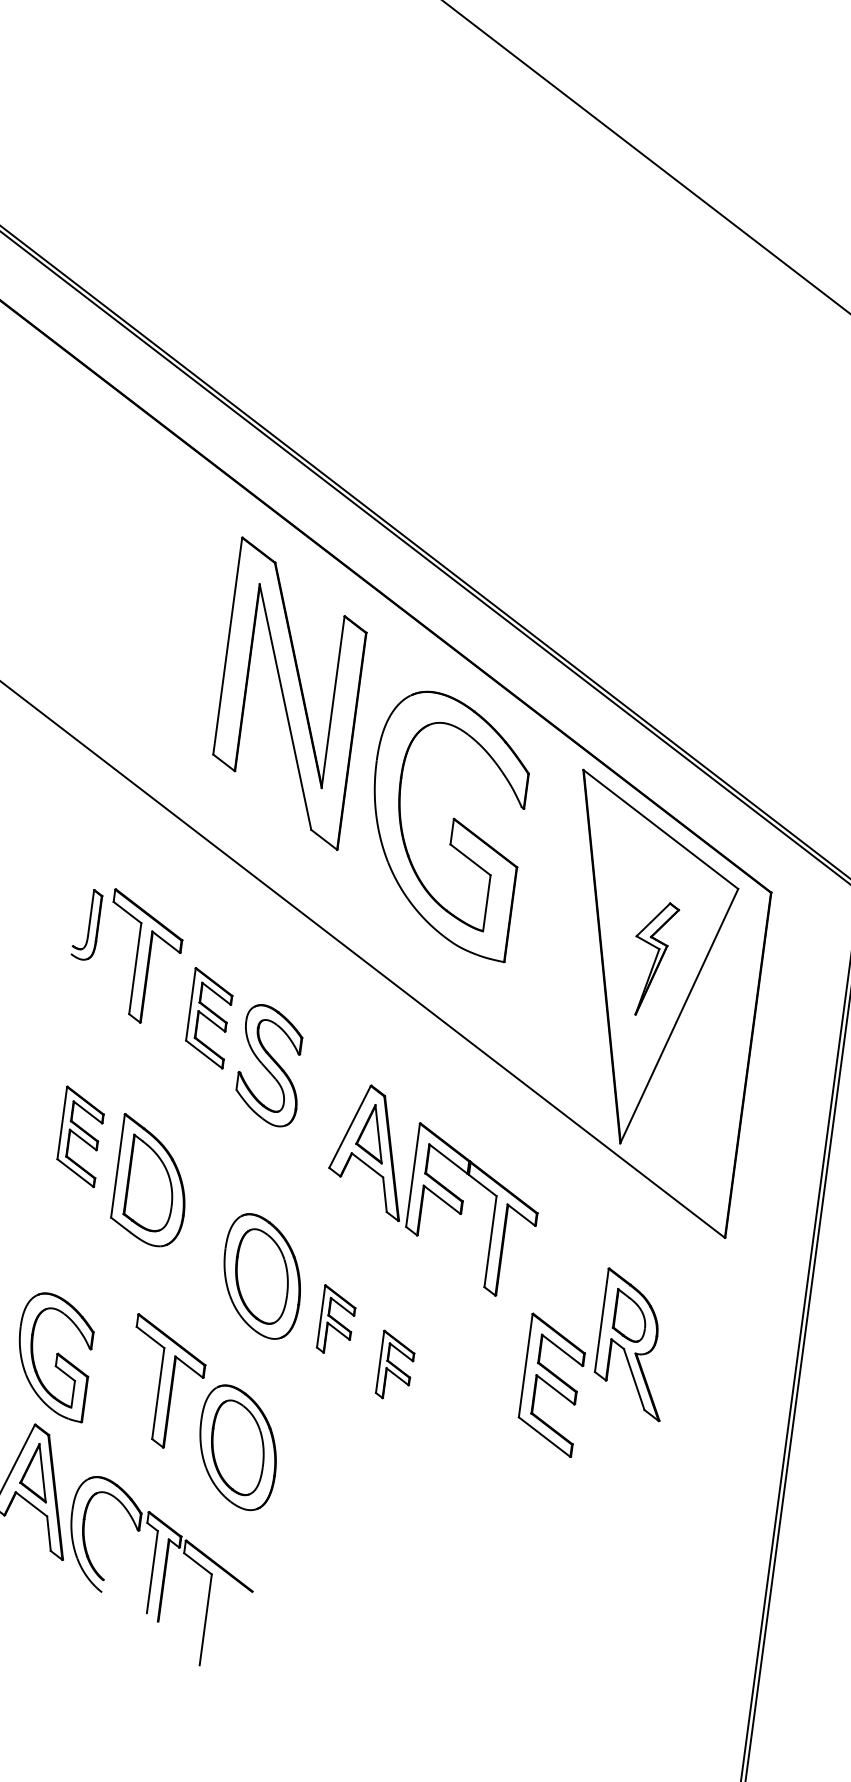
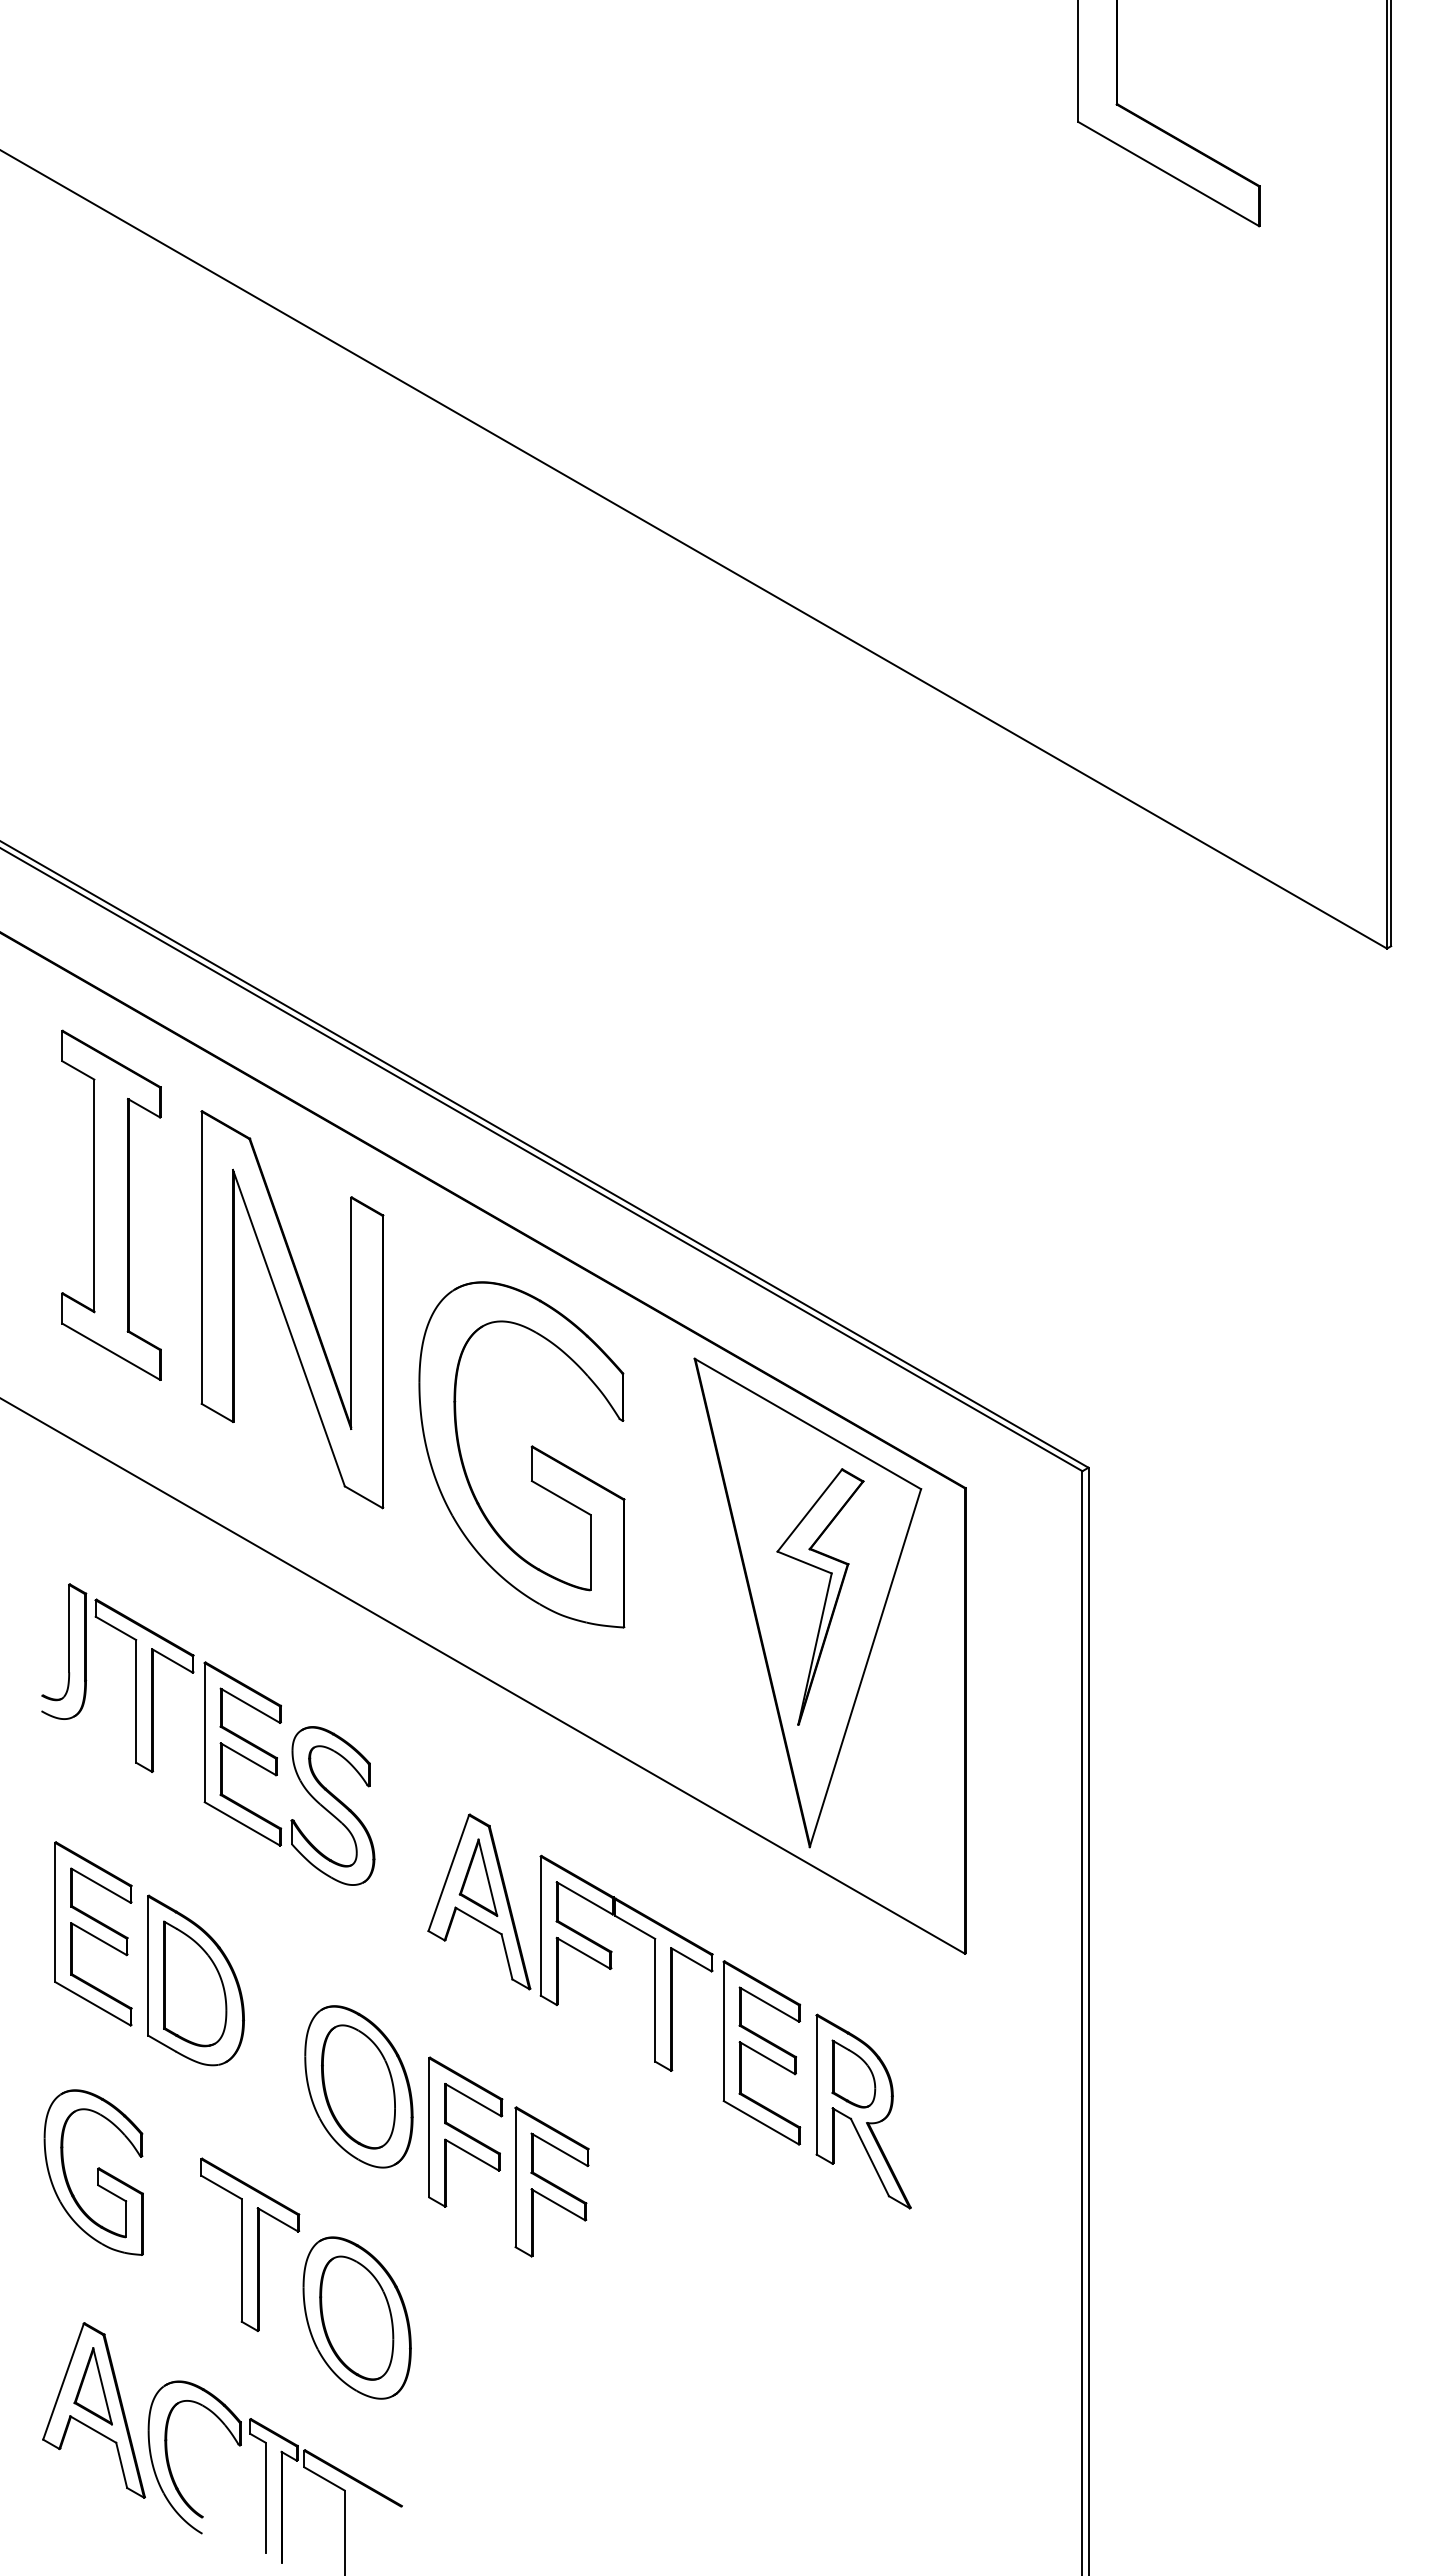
part: (166, 597) -> (111, 1204), added
part: (87, 924) -> (64, 1651), size x1.43
part: (653, 958) -> (820, 1596), size x1.67
part: (208, 1017) -> (242, 1753), size x1.43
part: (80, 1136) -> (93, 1933), size x1.43
part: (336, 1320) -> (465, 2131), size x1.67
part: (53, 1356) -> (93, 2172), moved
part: (395, 1365) -> (551, 2181), size x1.67
part: (551, 1385) -> (761, 2052), moved

